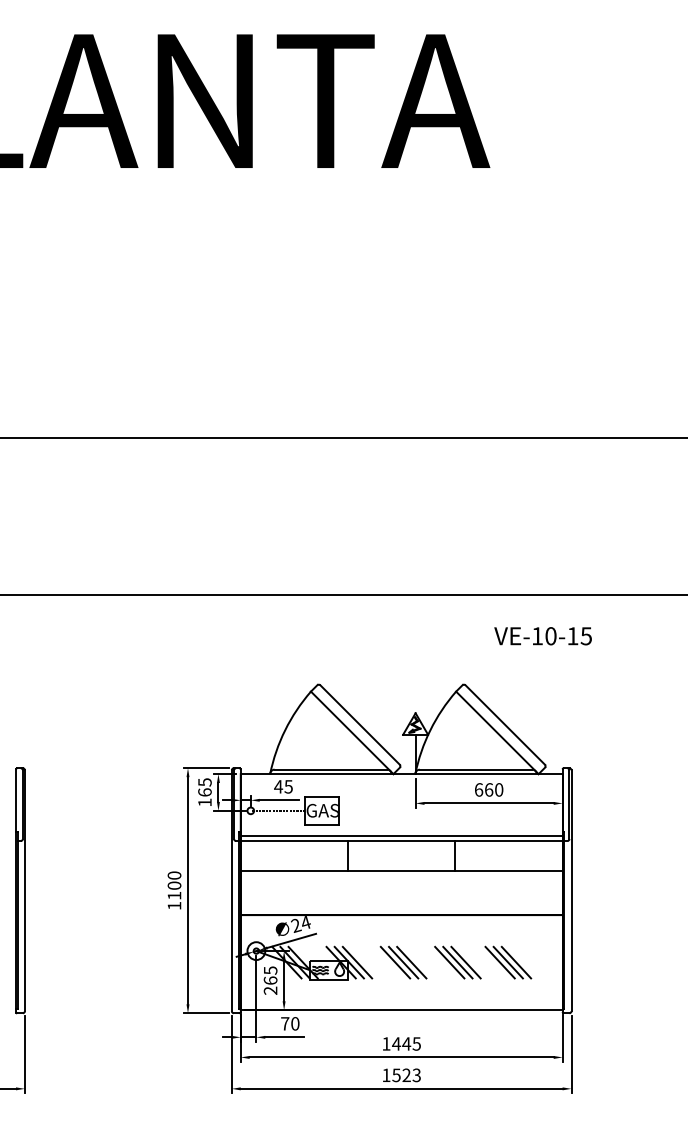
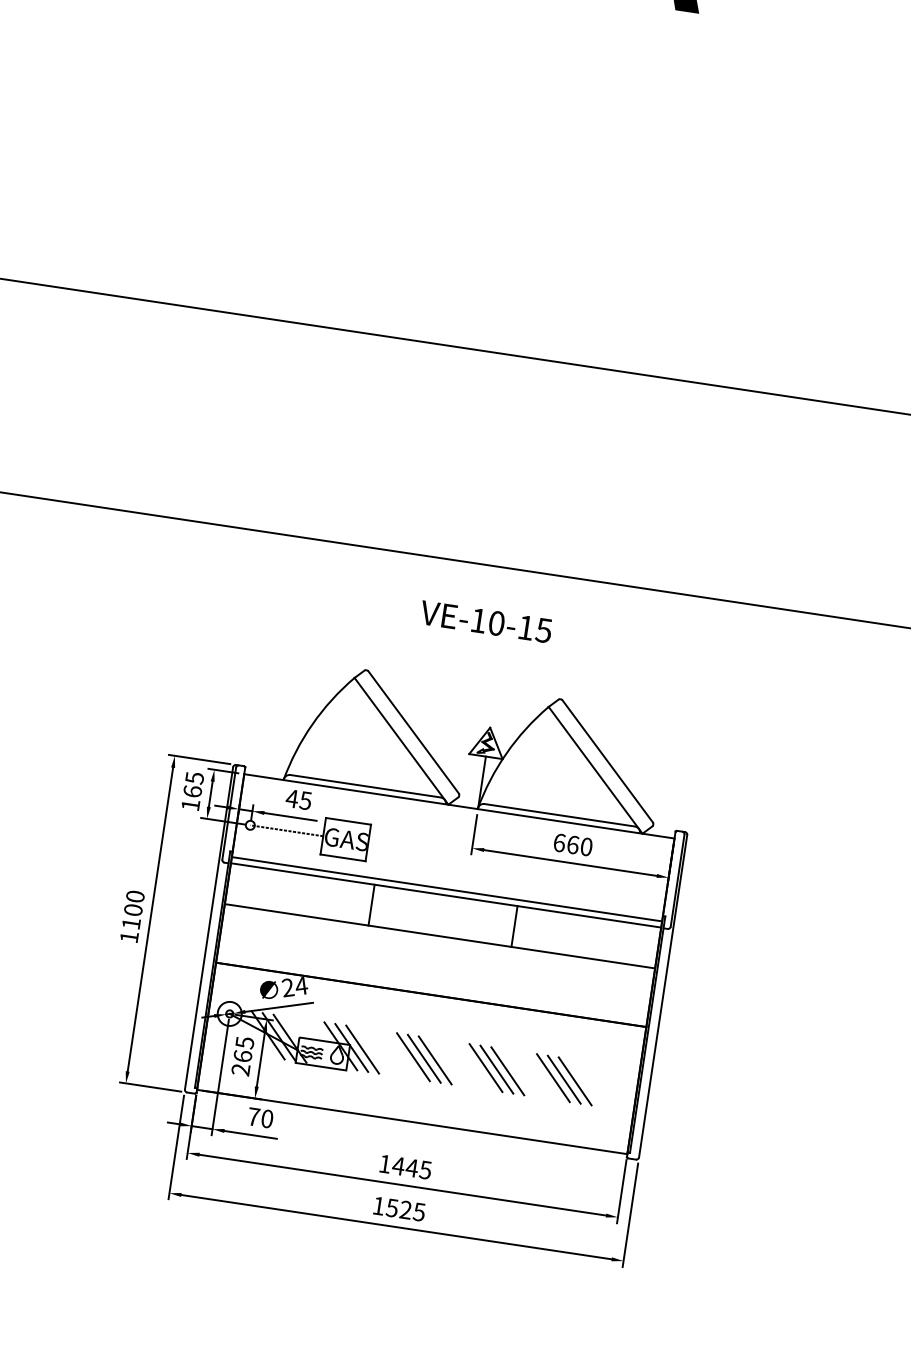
text: (542, 636) -> (485, 622), moved
text: (416, 1074) -> (419, 1210), 1523 -> 1525

